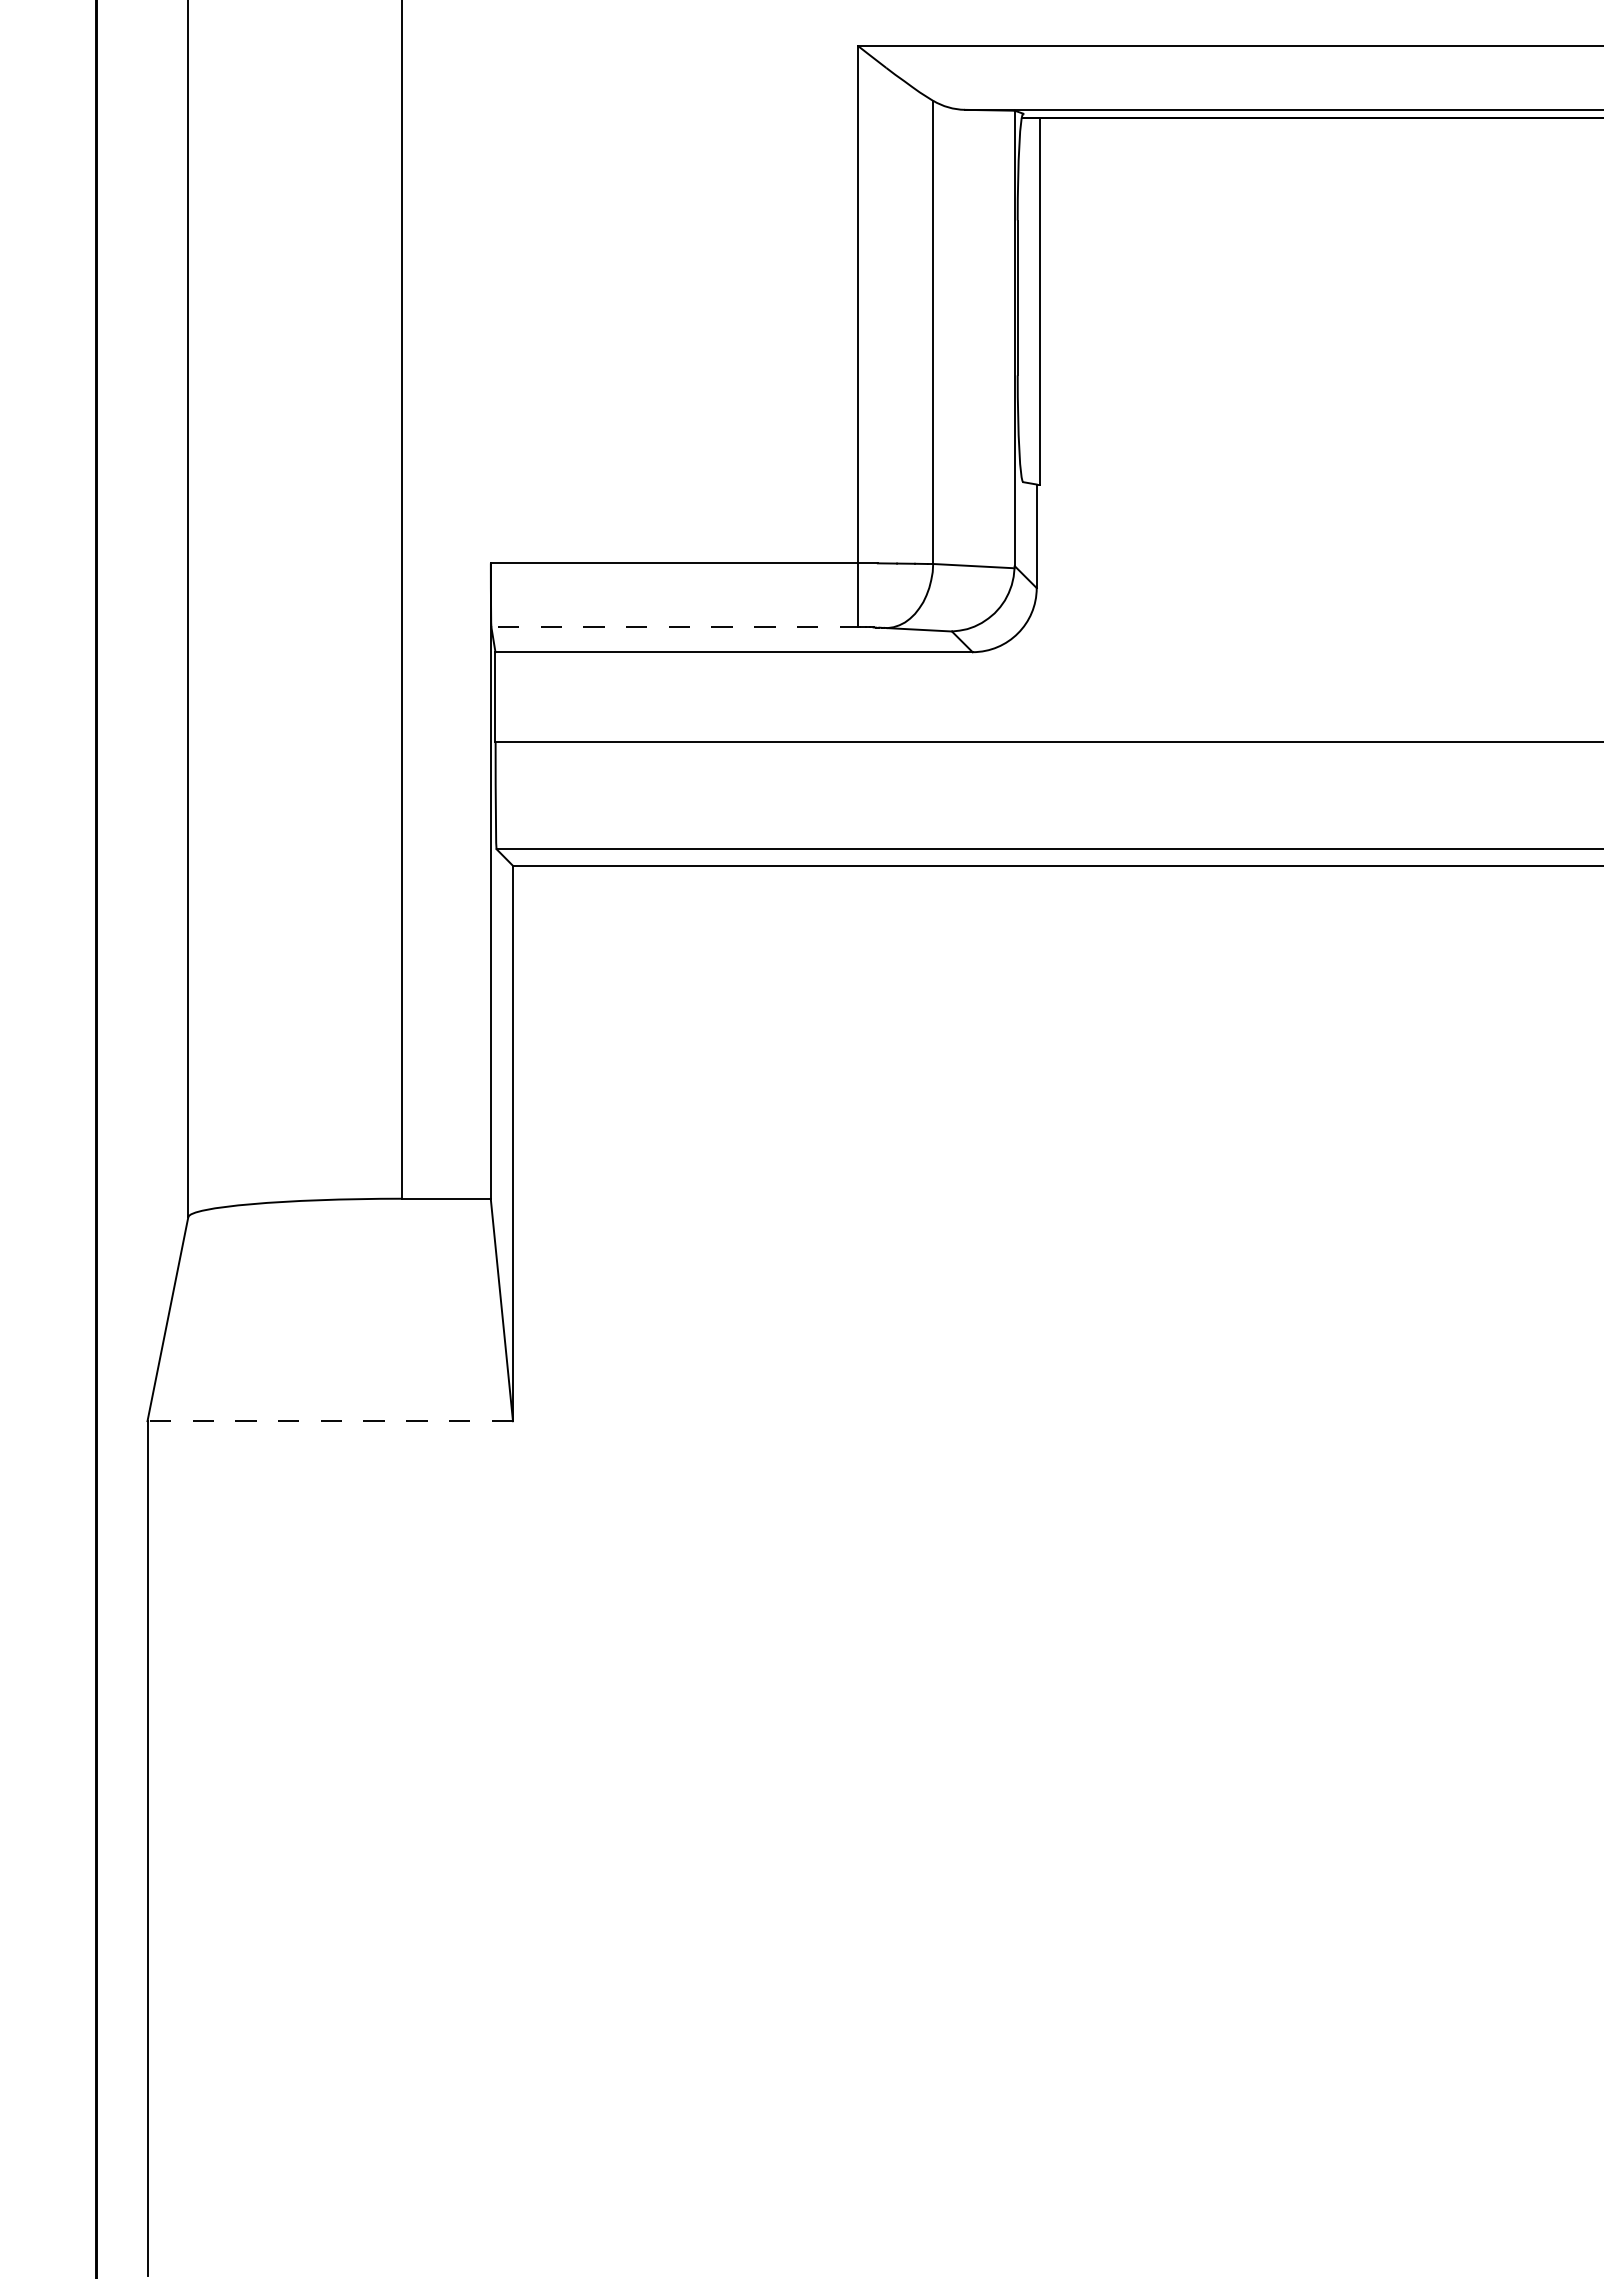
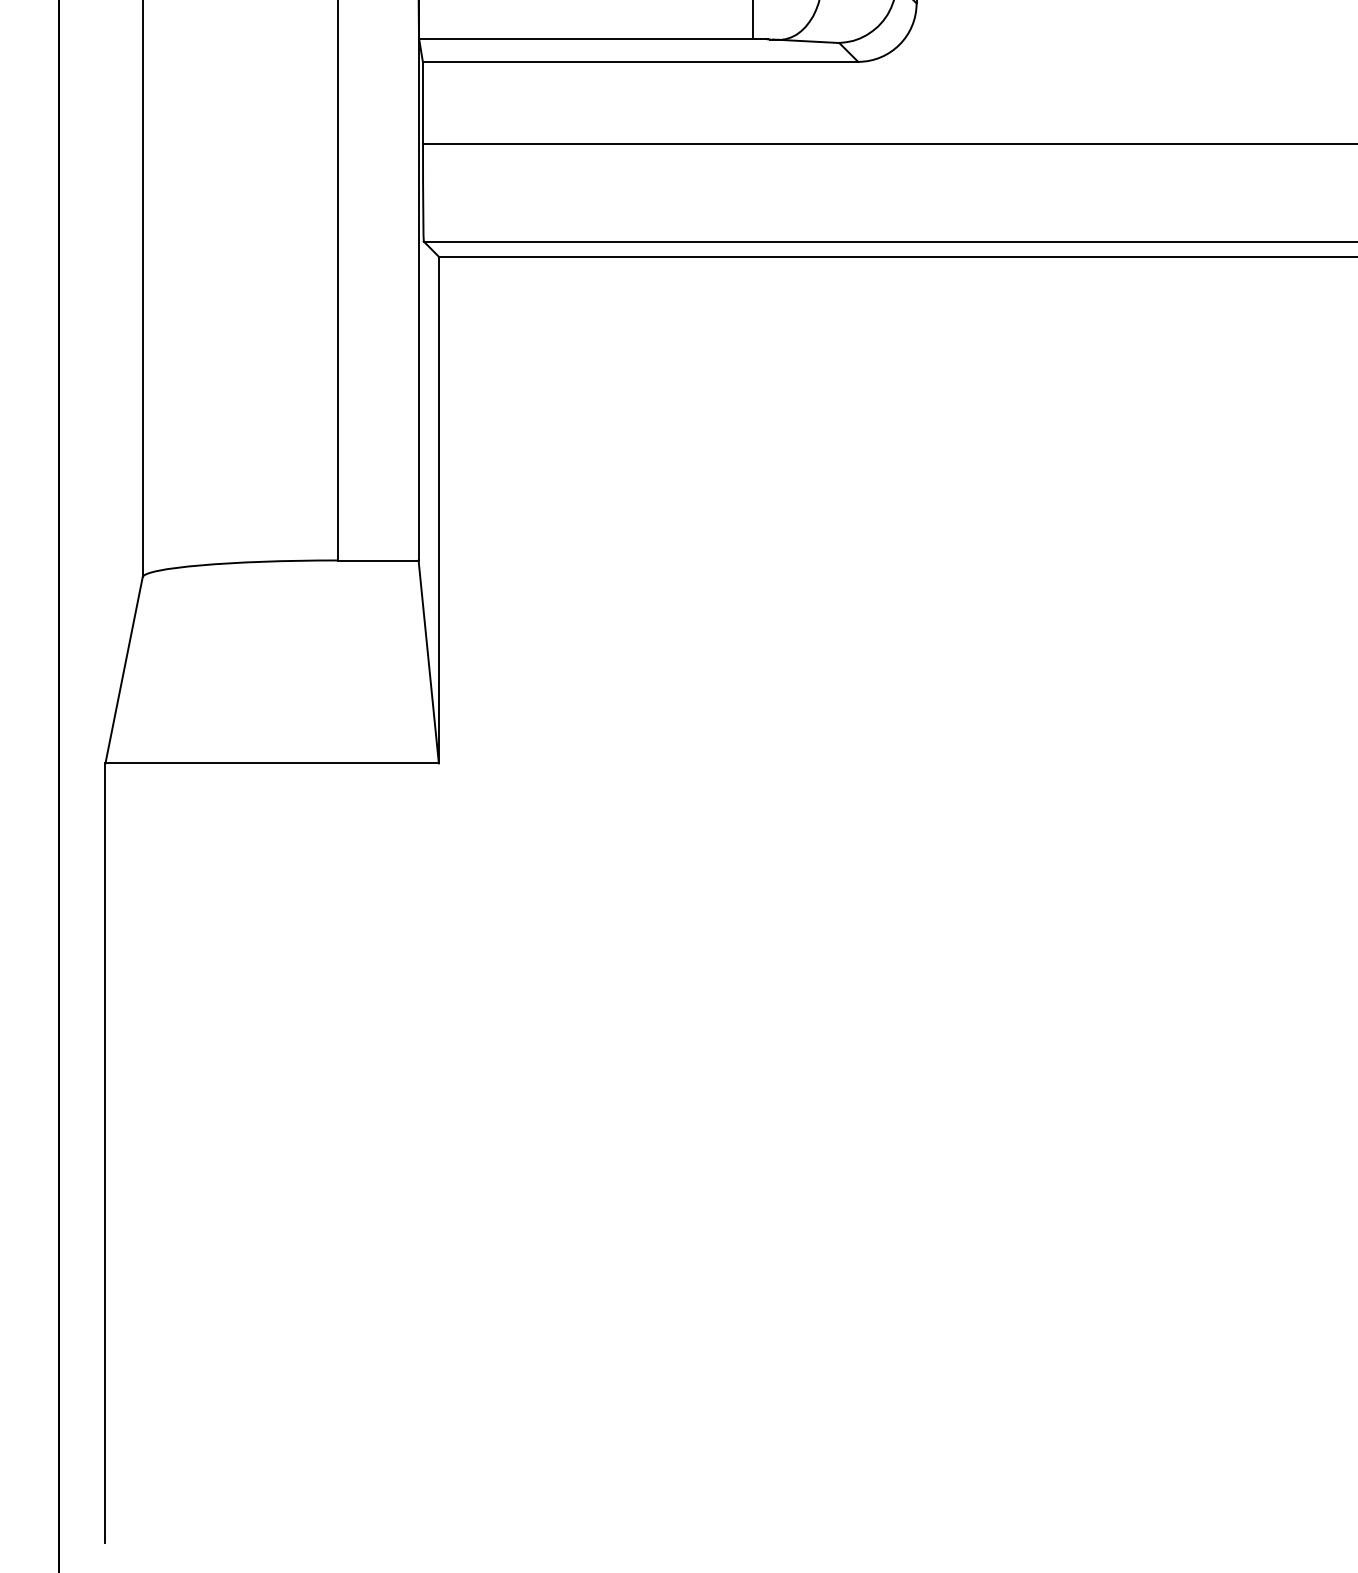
line: (676, 627) -> (588, 39), dashed -> solid
line: (330, 1421) -> (272, 763), dashed -> solid

